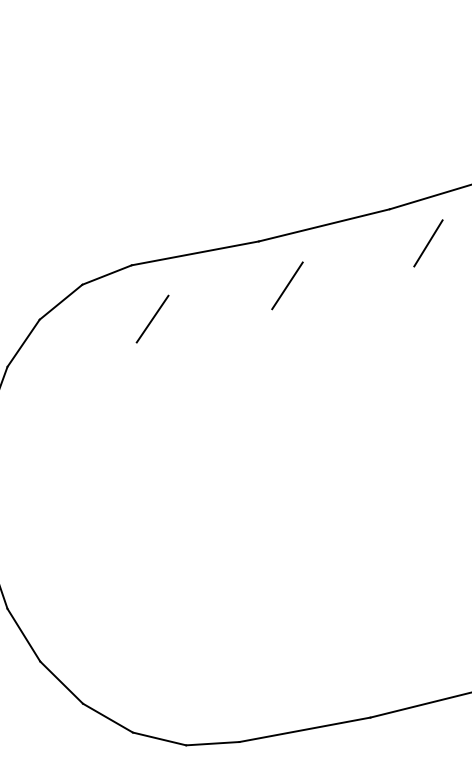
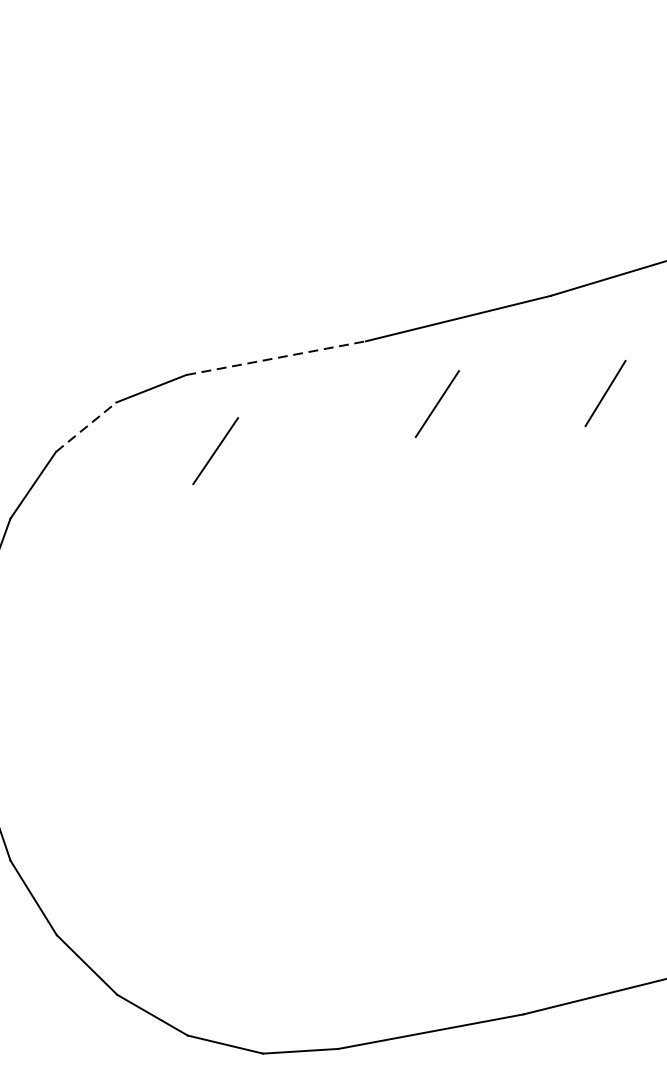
line: (428, 243) -> (605, 393), moved
line: (195, 253) -> (276, 358), solid -> dashed
line: (287, 285) -> (437, 403), moved
line: (61, 302) -> (86, 427), solid -> dashed

